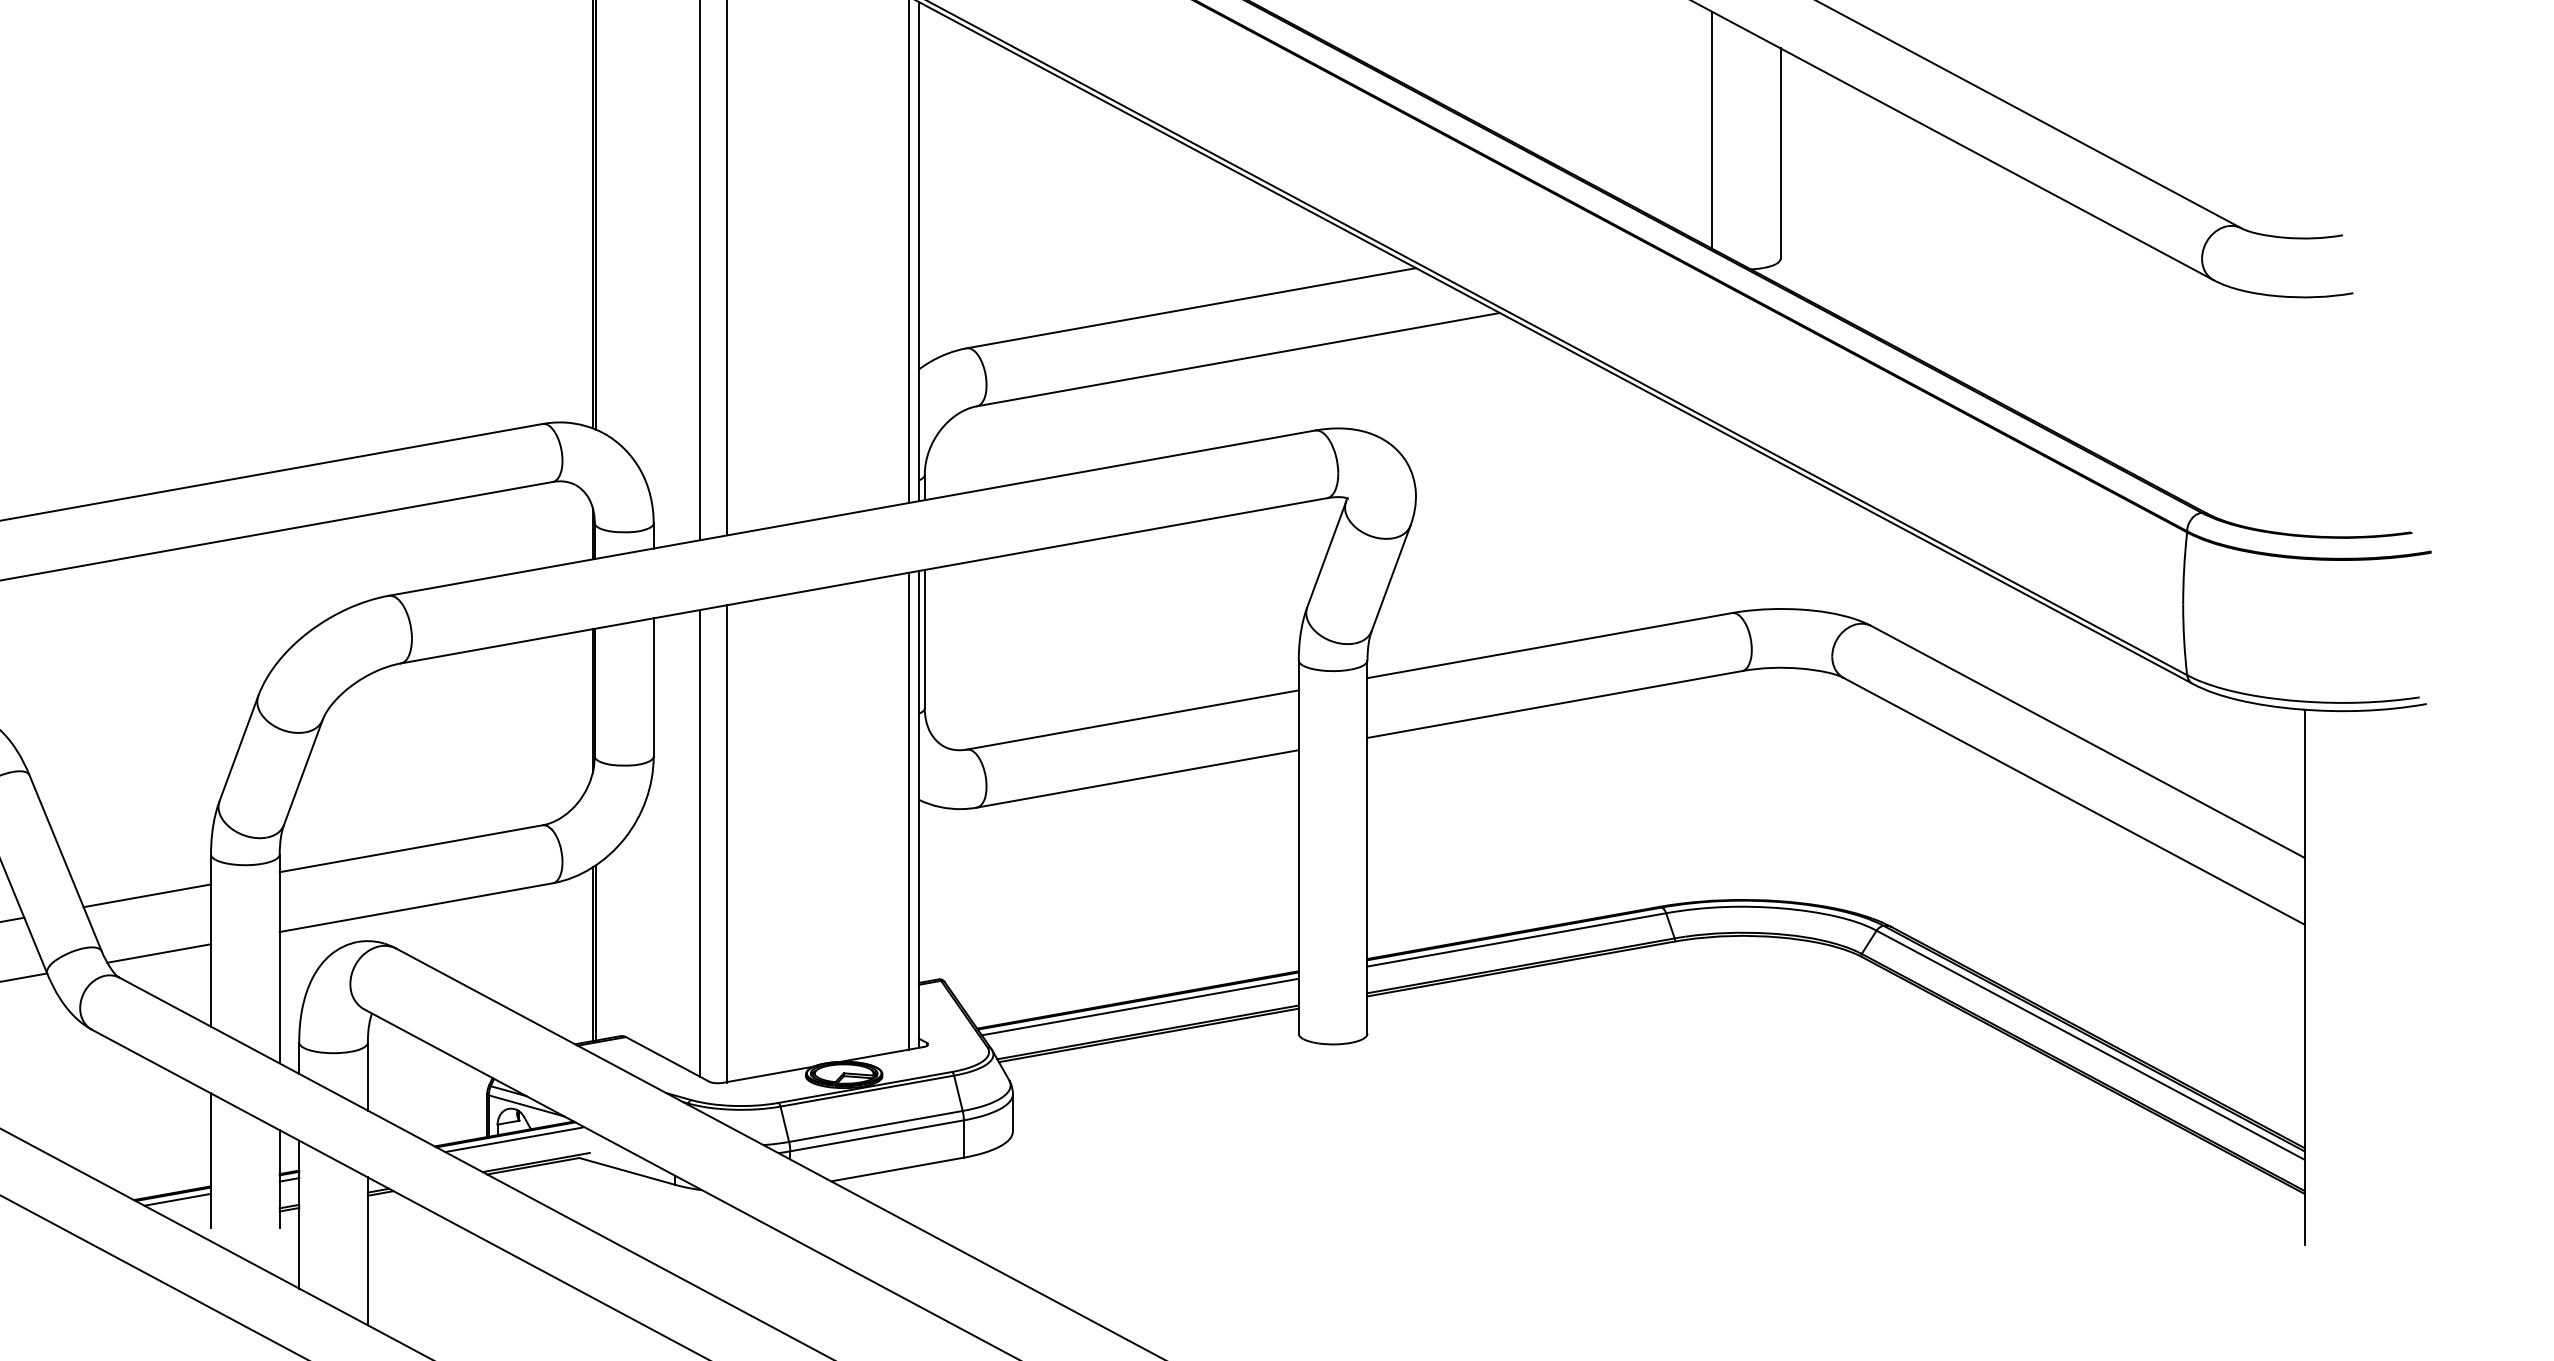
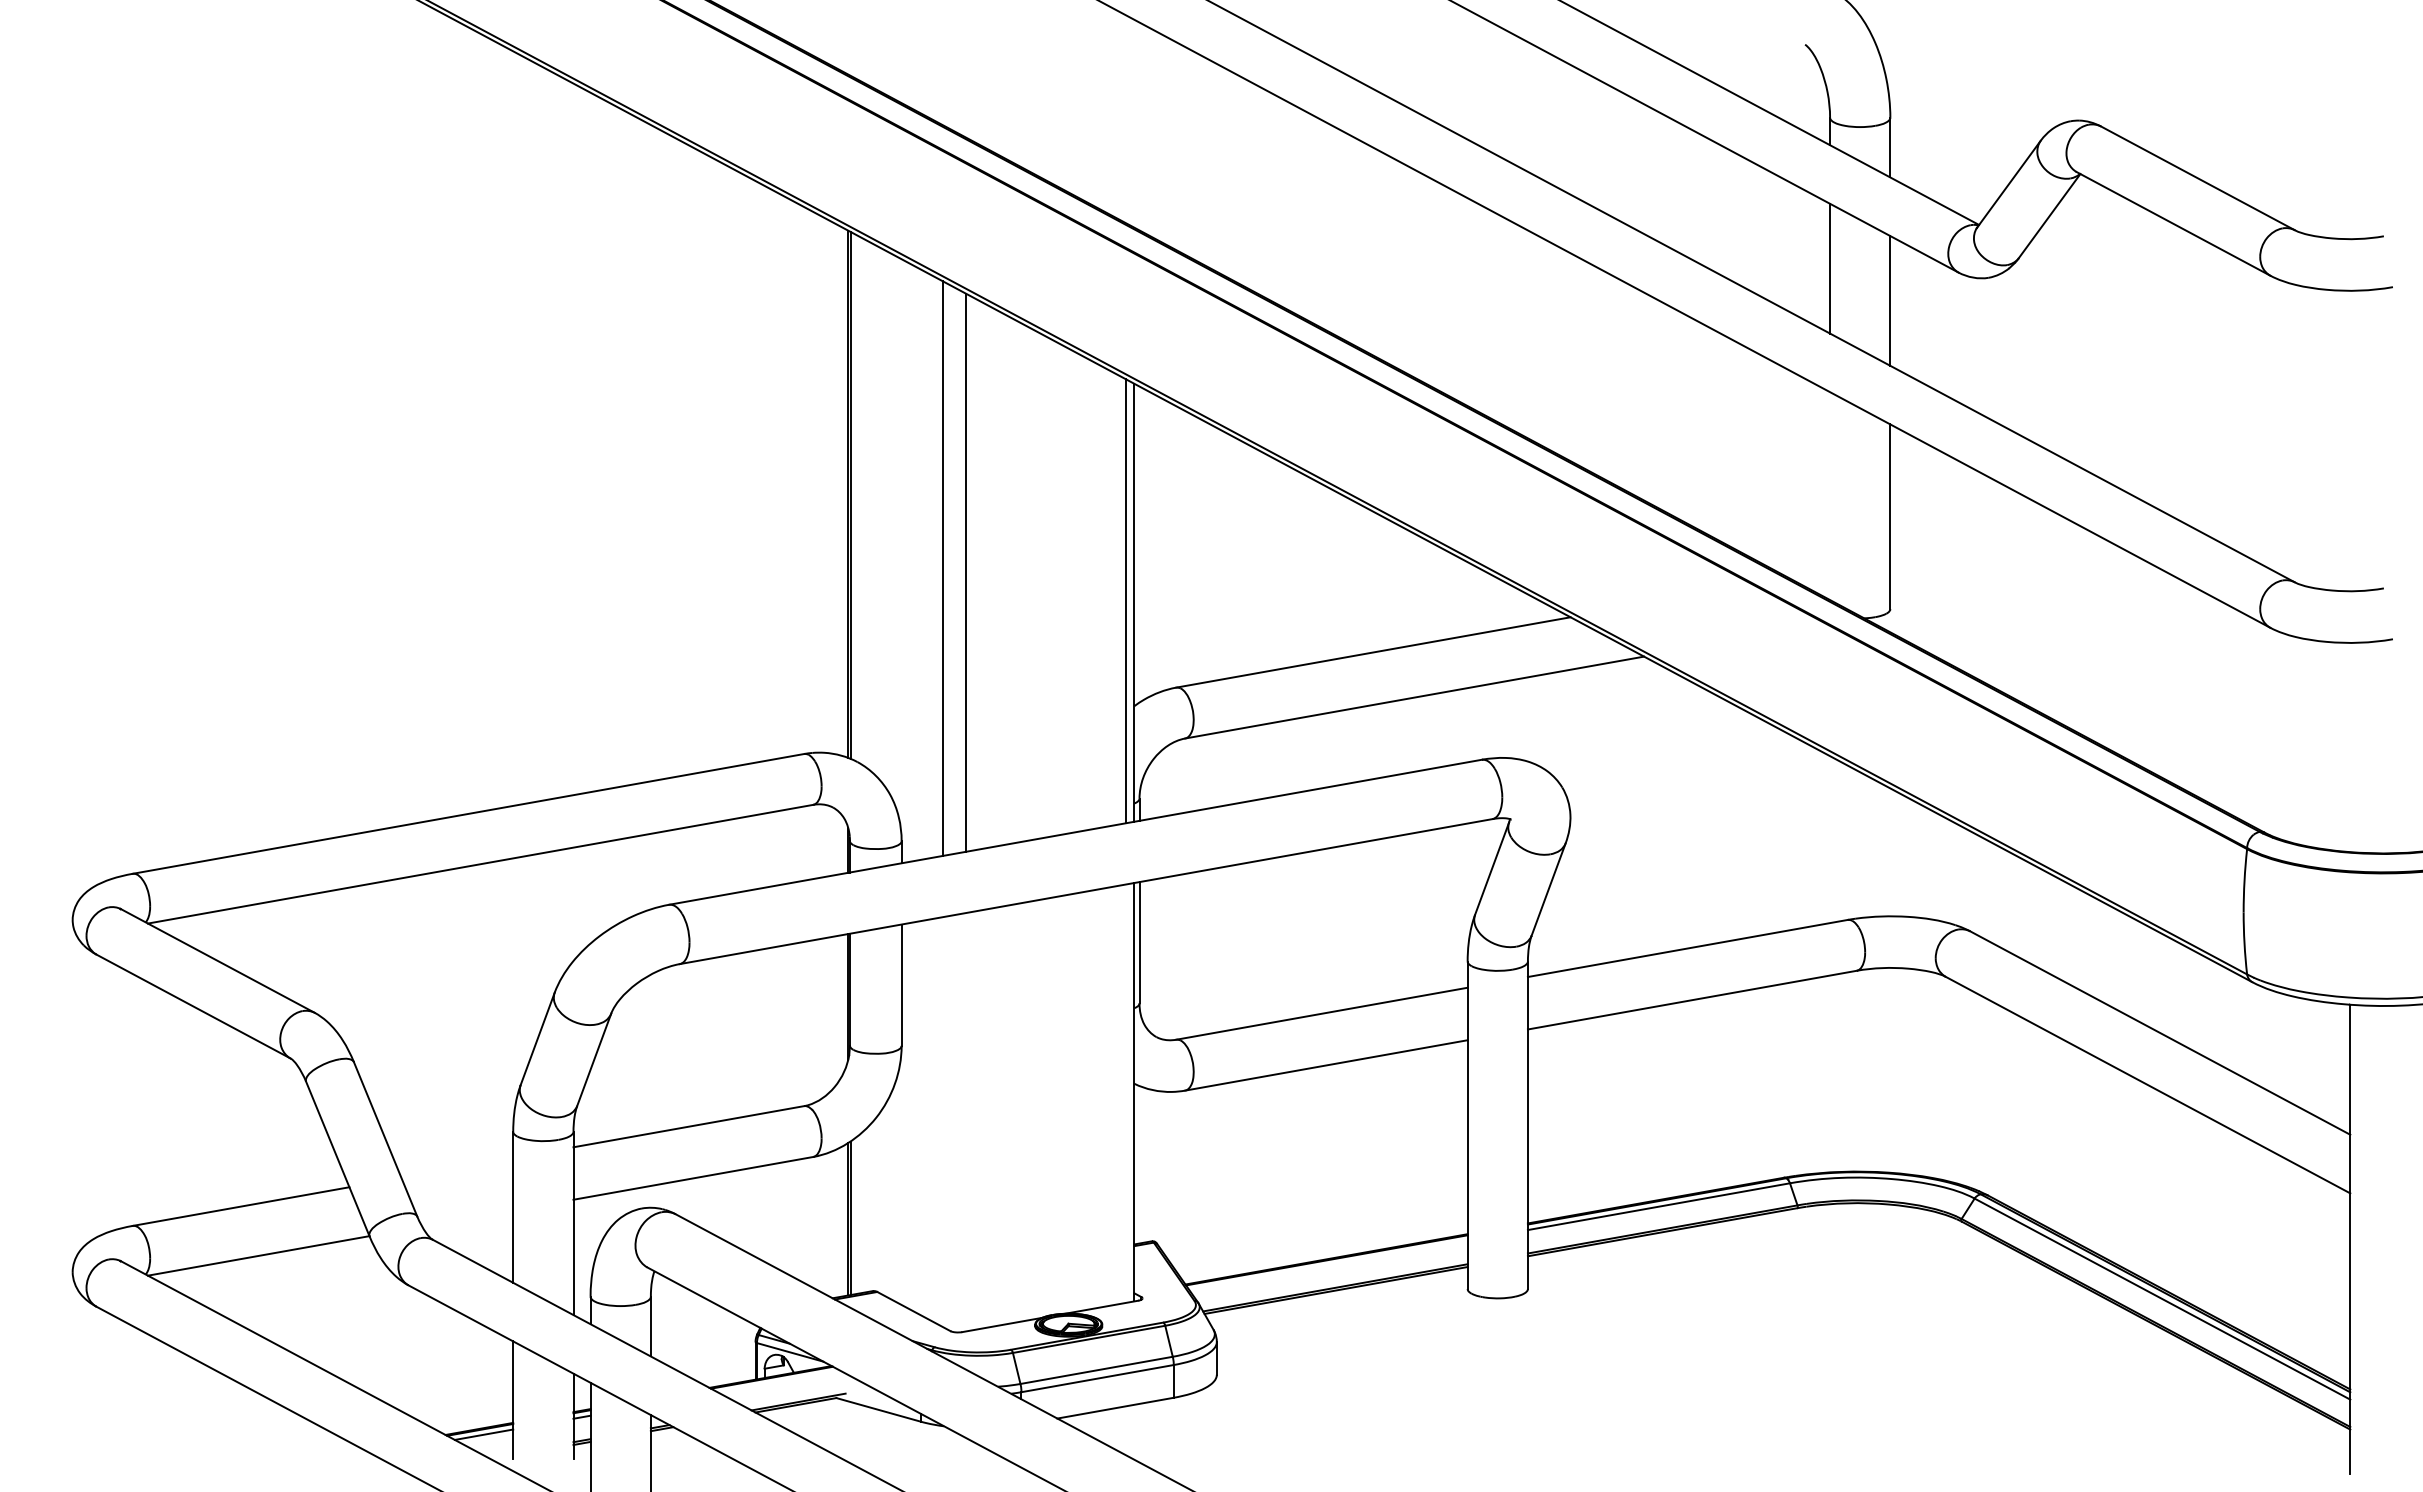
line: (1712, 130) -> (1830, 496), removed
line: (908, 810) -> (1125, 1093), removed
line: (700, 842) -> (942, 1121), removed
line: (727, 843) -> (966, 1122), removed
line: (147, 895) -> (457, 1167), removed
line: (158, 953) -> (467, 1218), removed
line: (1140, 1006) -> (1328, 1265), removed
line: (513, 1139) -> (778, 1381), removed

